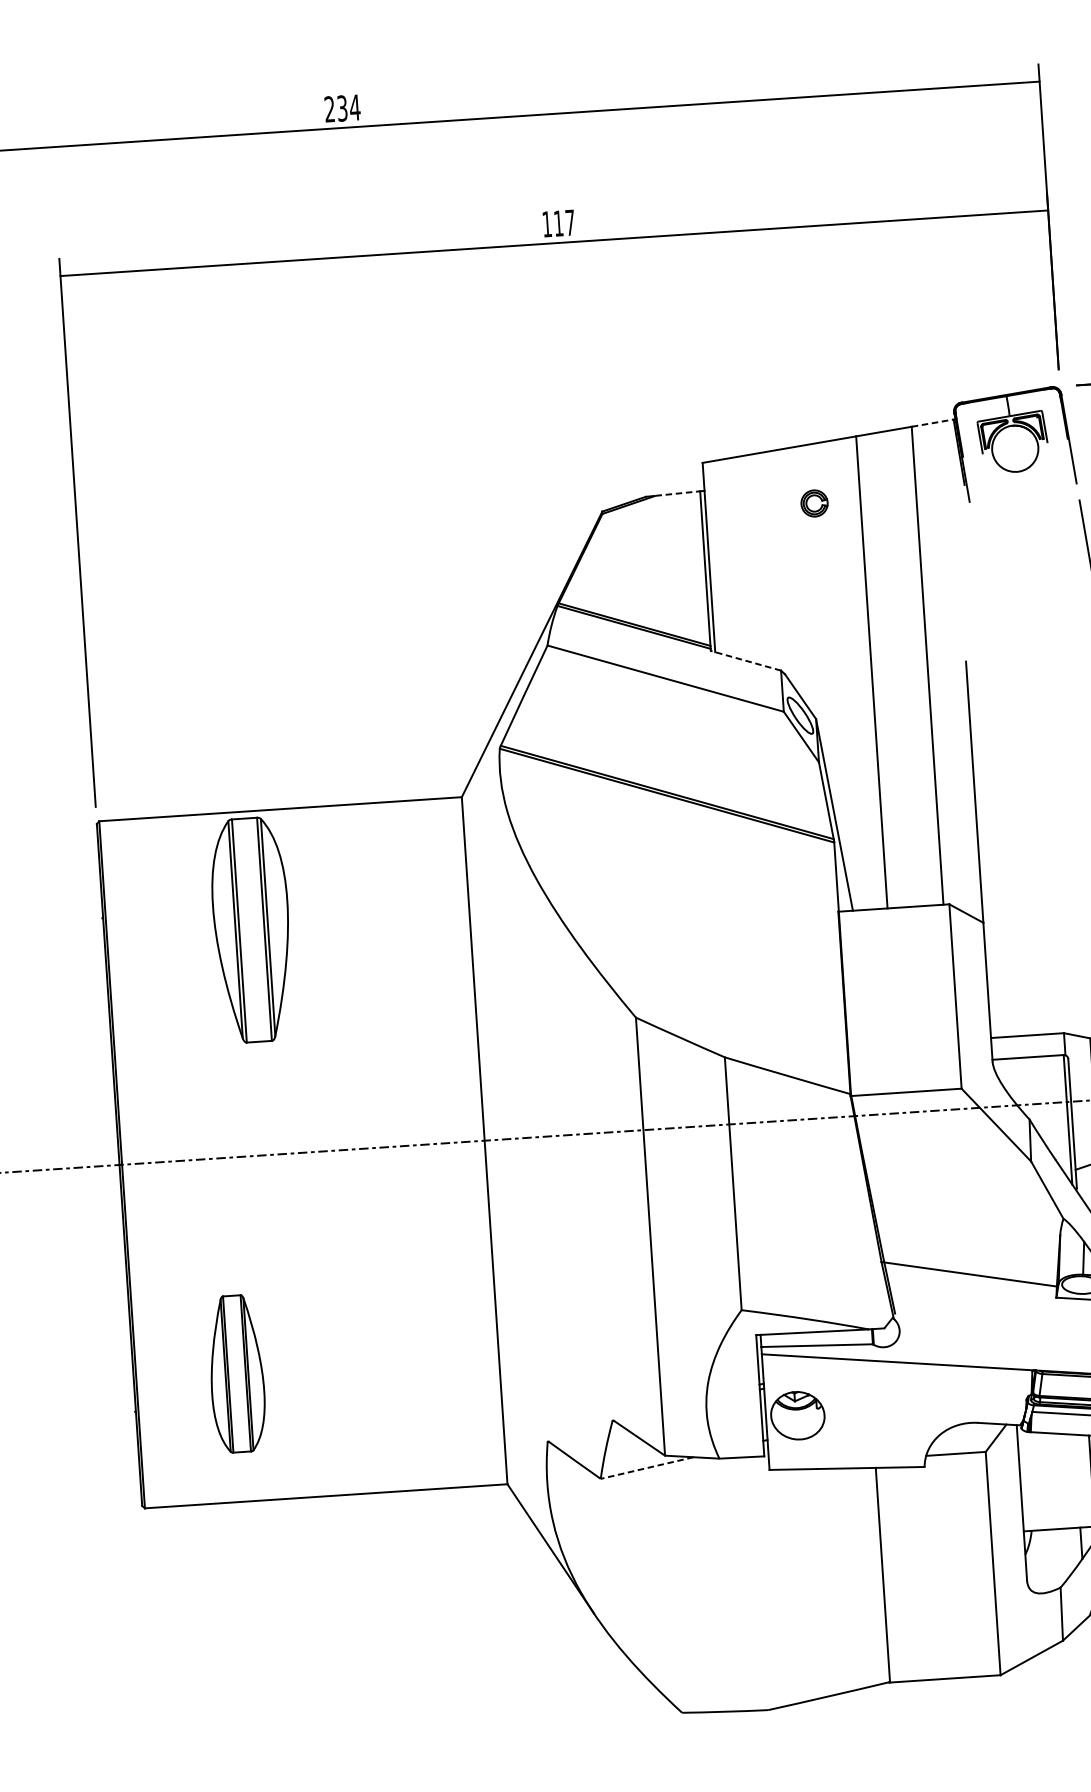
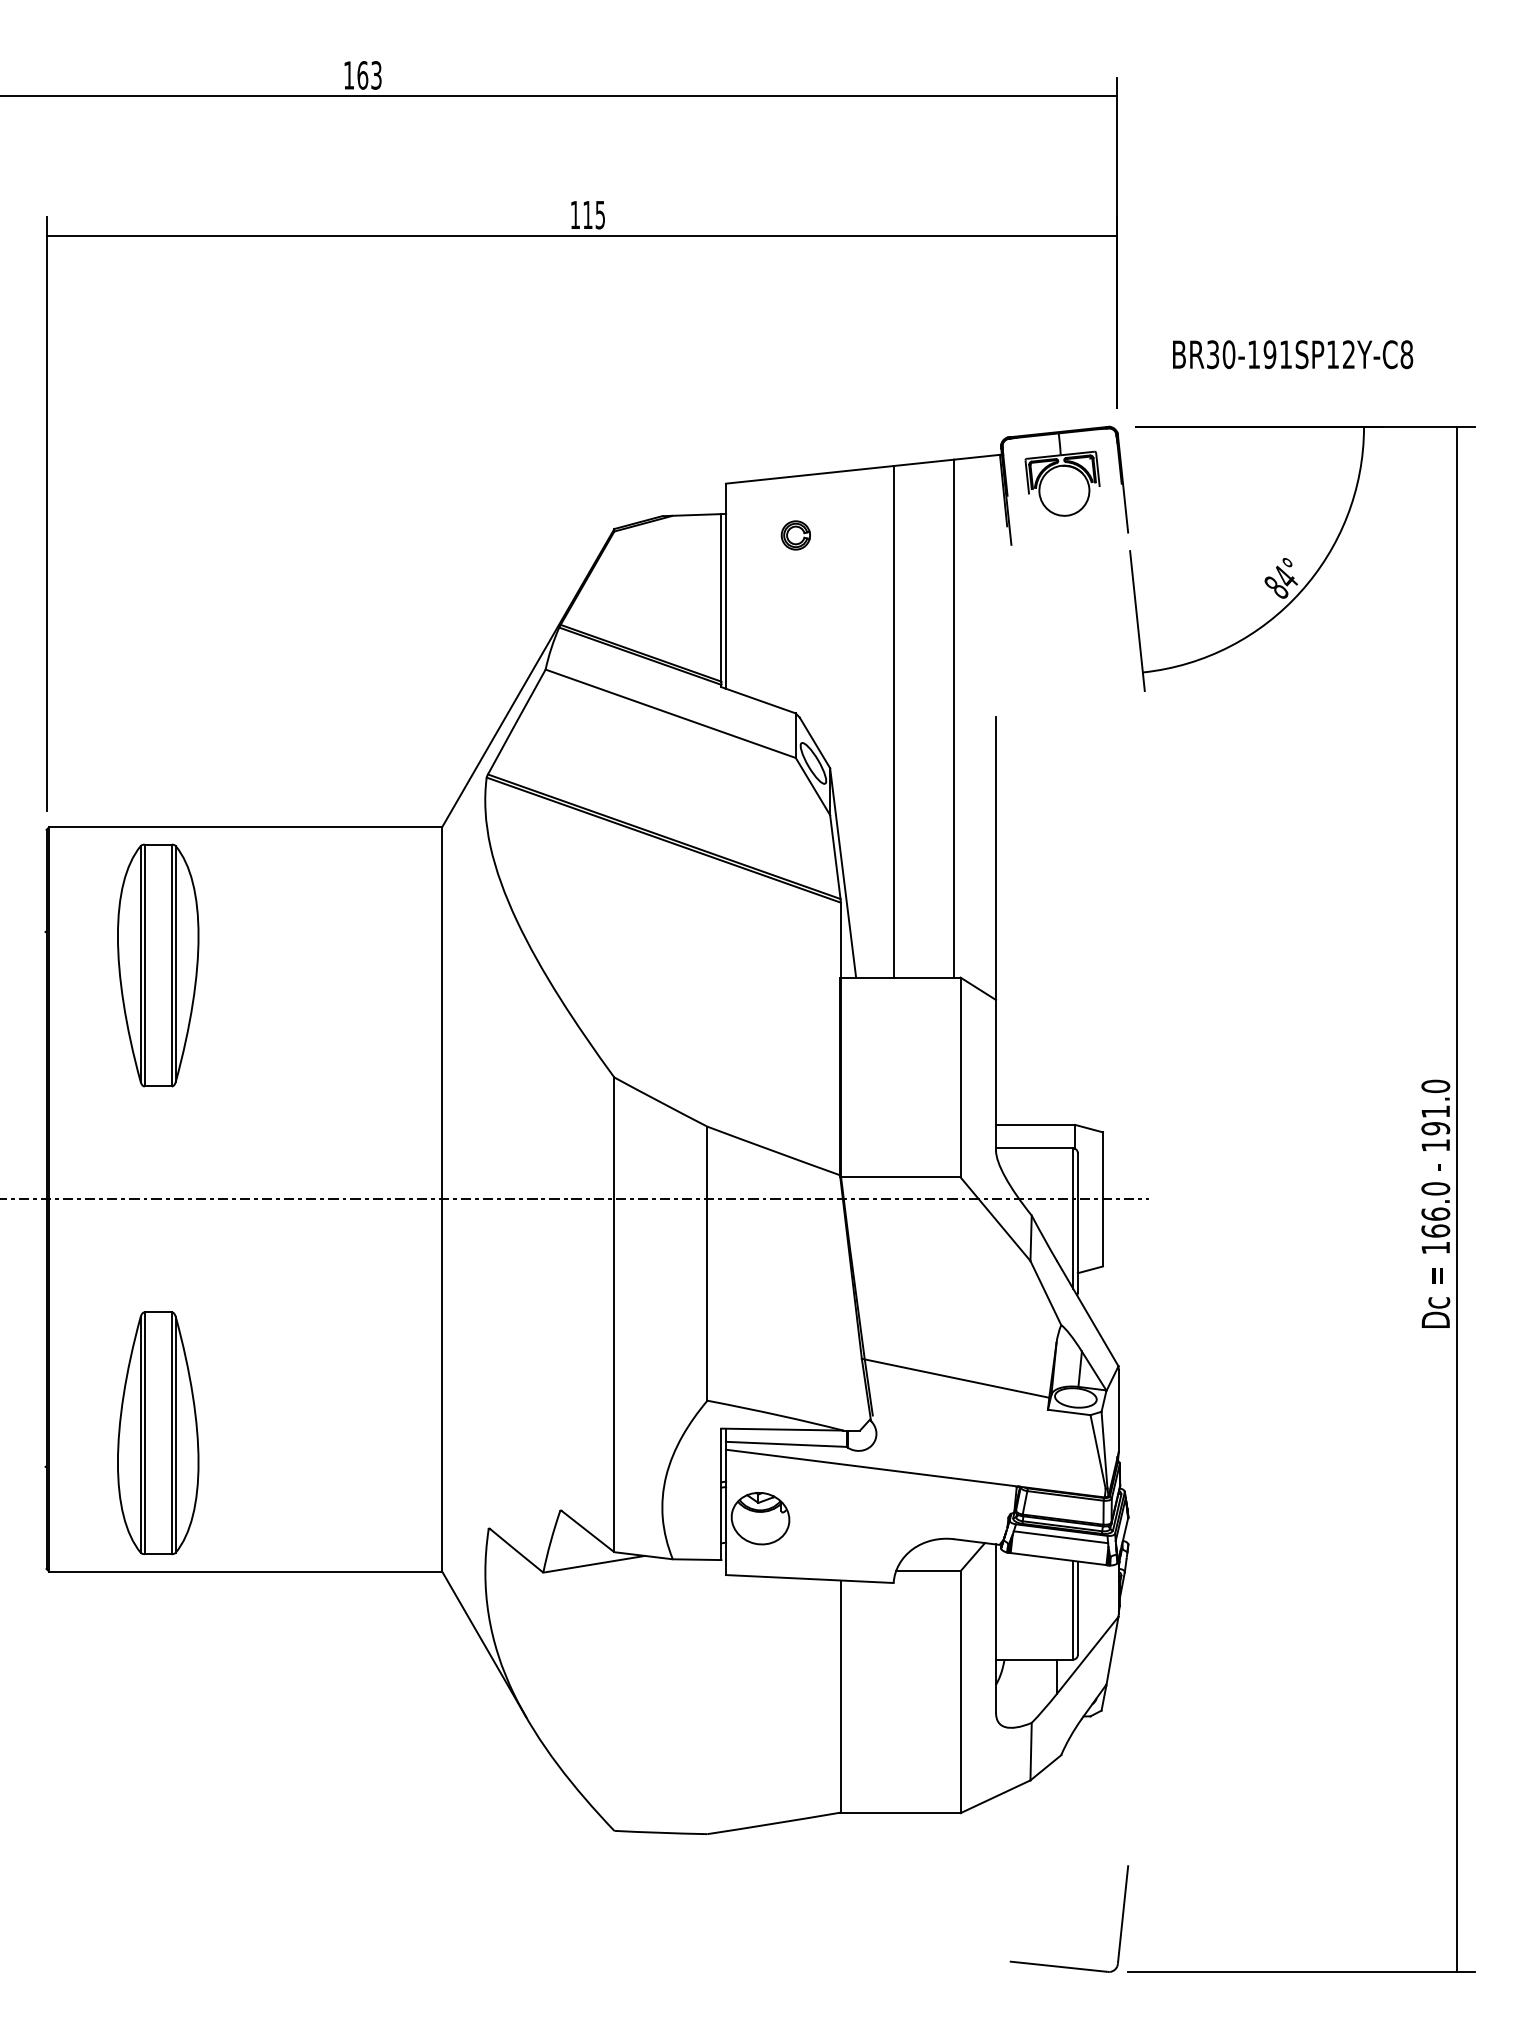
text: (342, 108) -> (362, 75), 234 -> 163
text: (569, 223) -> (599, 215), 117 -> 115
line: (933, 423) -> (977, 457), dashed -> solid
line: (678, 493) -> (697, 514), dashed -> solid
part: (814, 503) -> (795, 535), moved
line: (745, 661) -> (758, 700), dashed -> solid
part: (252, 930) -> (158, 965), moved
part: (237, 1374) -> (158, 1433), size x1.43
line: (647, 1468) -> (594, 1564), dashed -> solid

